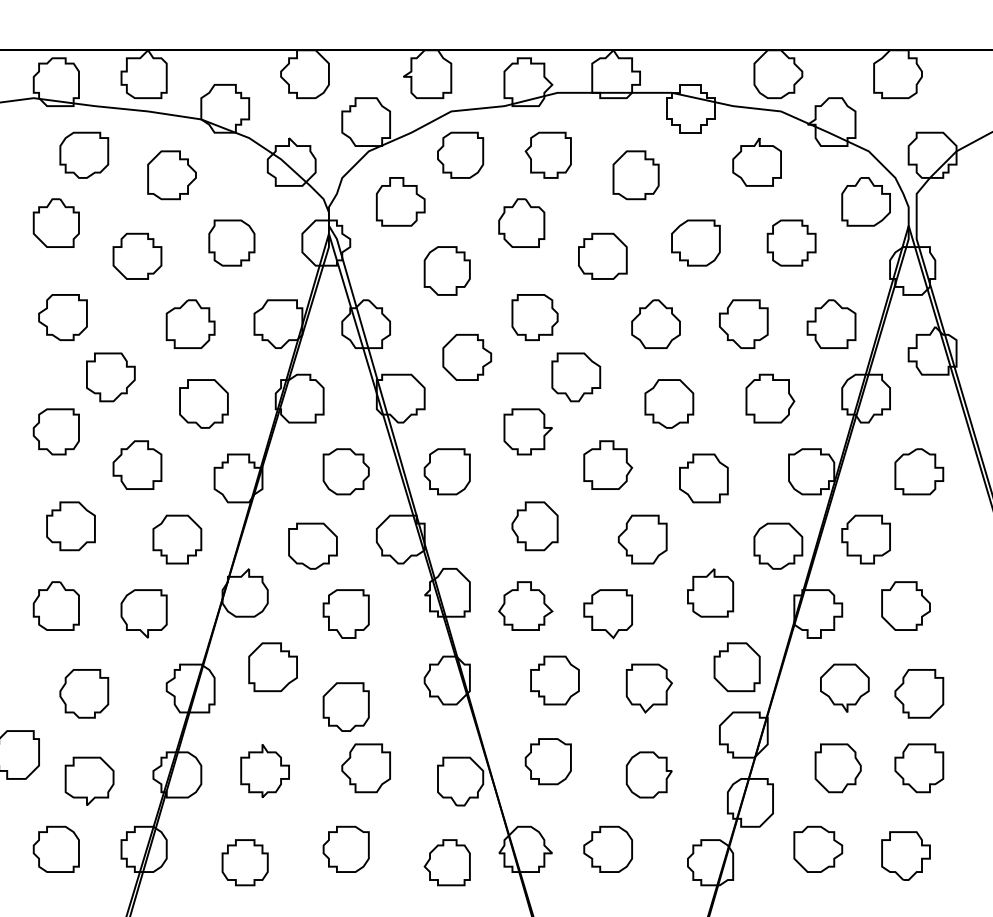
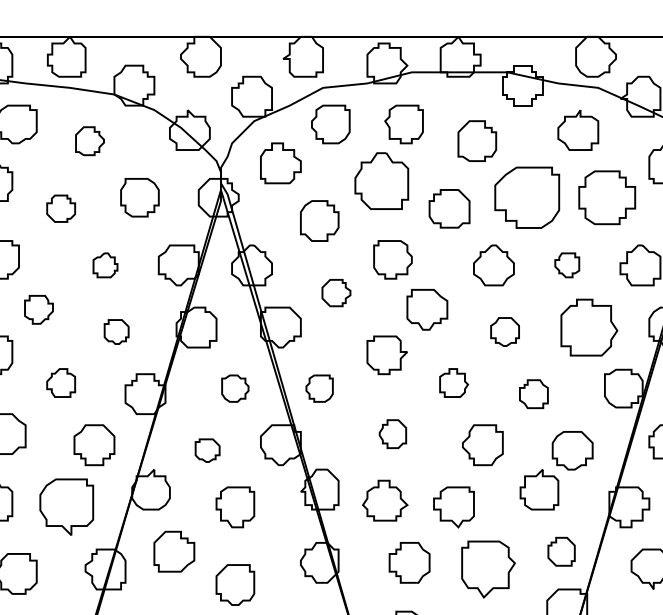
part: (171, 175) -> (89, 141), size x0.7
part: (521, 222) -> (381, 180), size x1.4
part: (695, 242) -> (526, 197), size x1.6
part: (791, 242) -> (607, 197), size x1.4
part: (137, 255) -> (61, 208), size x0.7
part: (190, 323) -> (105, 264), size x0.6
part: (743, 323) -> (566, 264), size x0.6
part: (467, 356) -> (336, 292), size x0.7
part: (110, 377) -> (38, 309), size x0.7
part: (770, 398) -> (589, 327), size x1.4
part: (203, 403) -> (116, 331), size x0.6
part: (669, 403) -> (505, 331), size x0.7
part: (137, 464) -> (61, 382), size x0.7
part: (608, 464) -> (454, 382), size x0.7
part: (345, 471) -> (234, 388), size x0.7
part: (446, 471) -> (319, 388), size x0.7
part: (703, 478) -> (533, 394), size x0.7
part: (534, 526) -> (392, 434), size x0.7
part: (312, 545) -> (207, 450), size x0.6
part: (778, 545) -> (572, 450), moved
part: (143, 613) -> (66, 506), size x1.4
part: (736, 667) -> (561, 551), size x0.7
part: (648, 688) -> (487, 569), size x1.4

